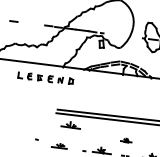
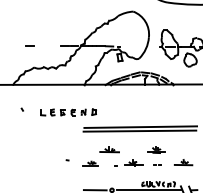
part: (45, 78) -> (68, 112), moved
part: (70, 124) -> (109, 149), moved
part: (126, 140) -> (156, 149), size x1.67

